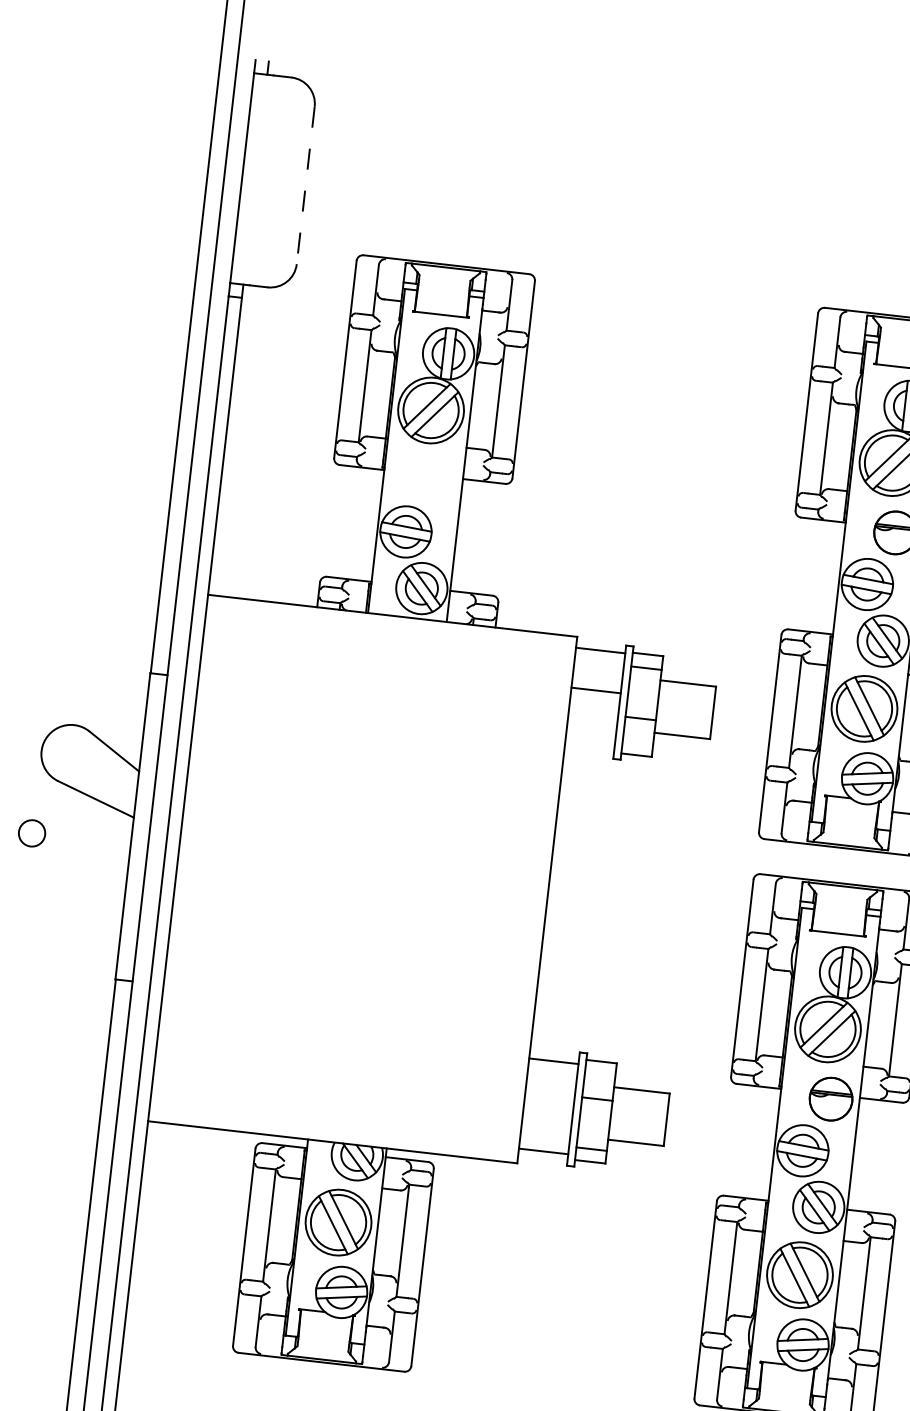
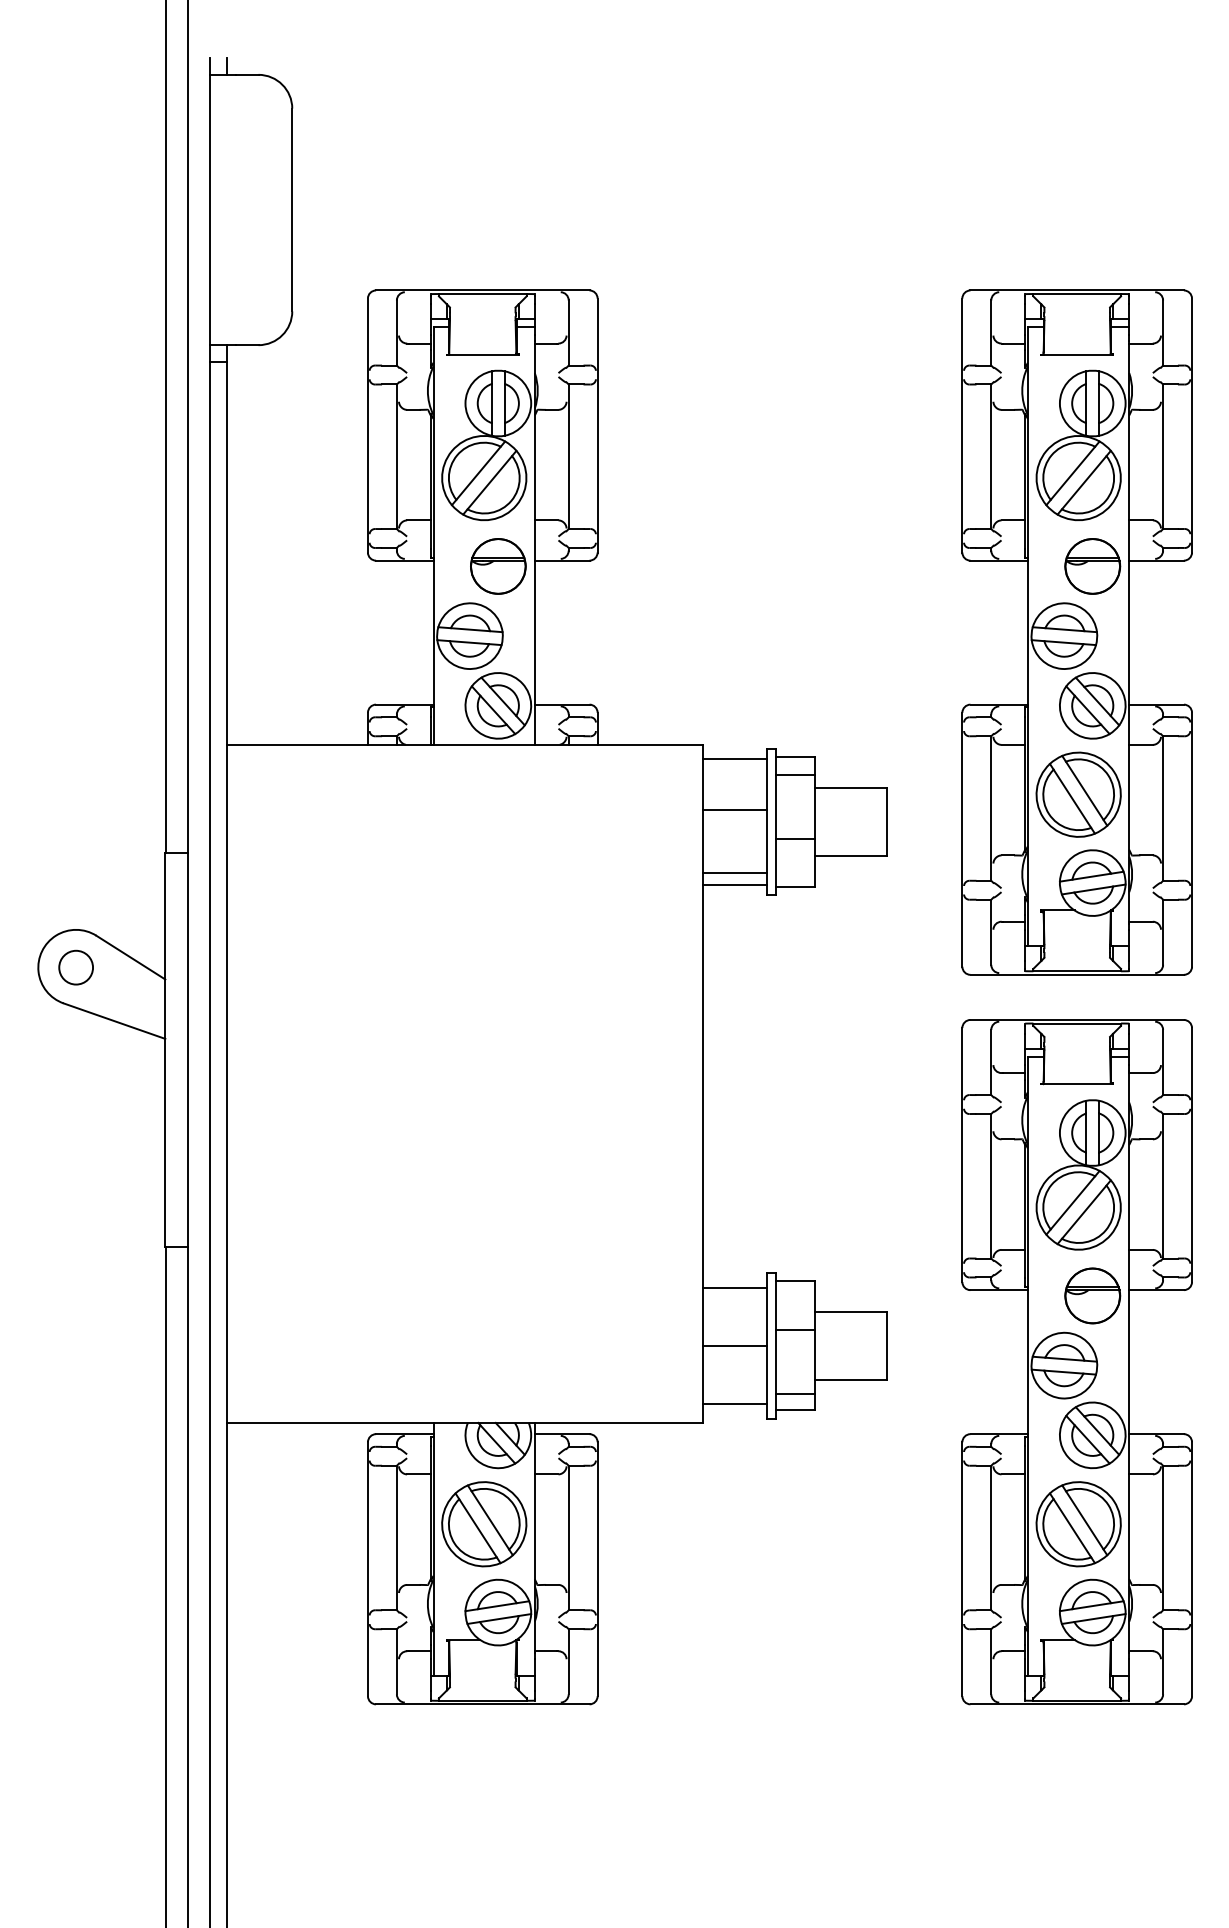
line: (305, 185) -> (292, 210), dashed -> solid
part: (434, 480) -> (498, 566), added
line: (590, 739) -> (734, 873), added
line: (589, 748) -> (734, 884), added
circle: (31, 833) -> (75, 967), moved
line: (548, 1105) -> (734, 1345), added

